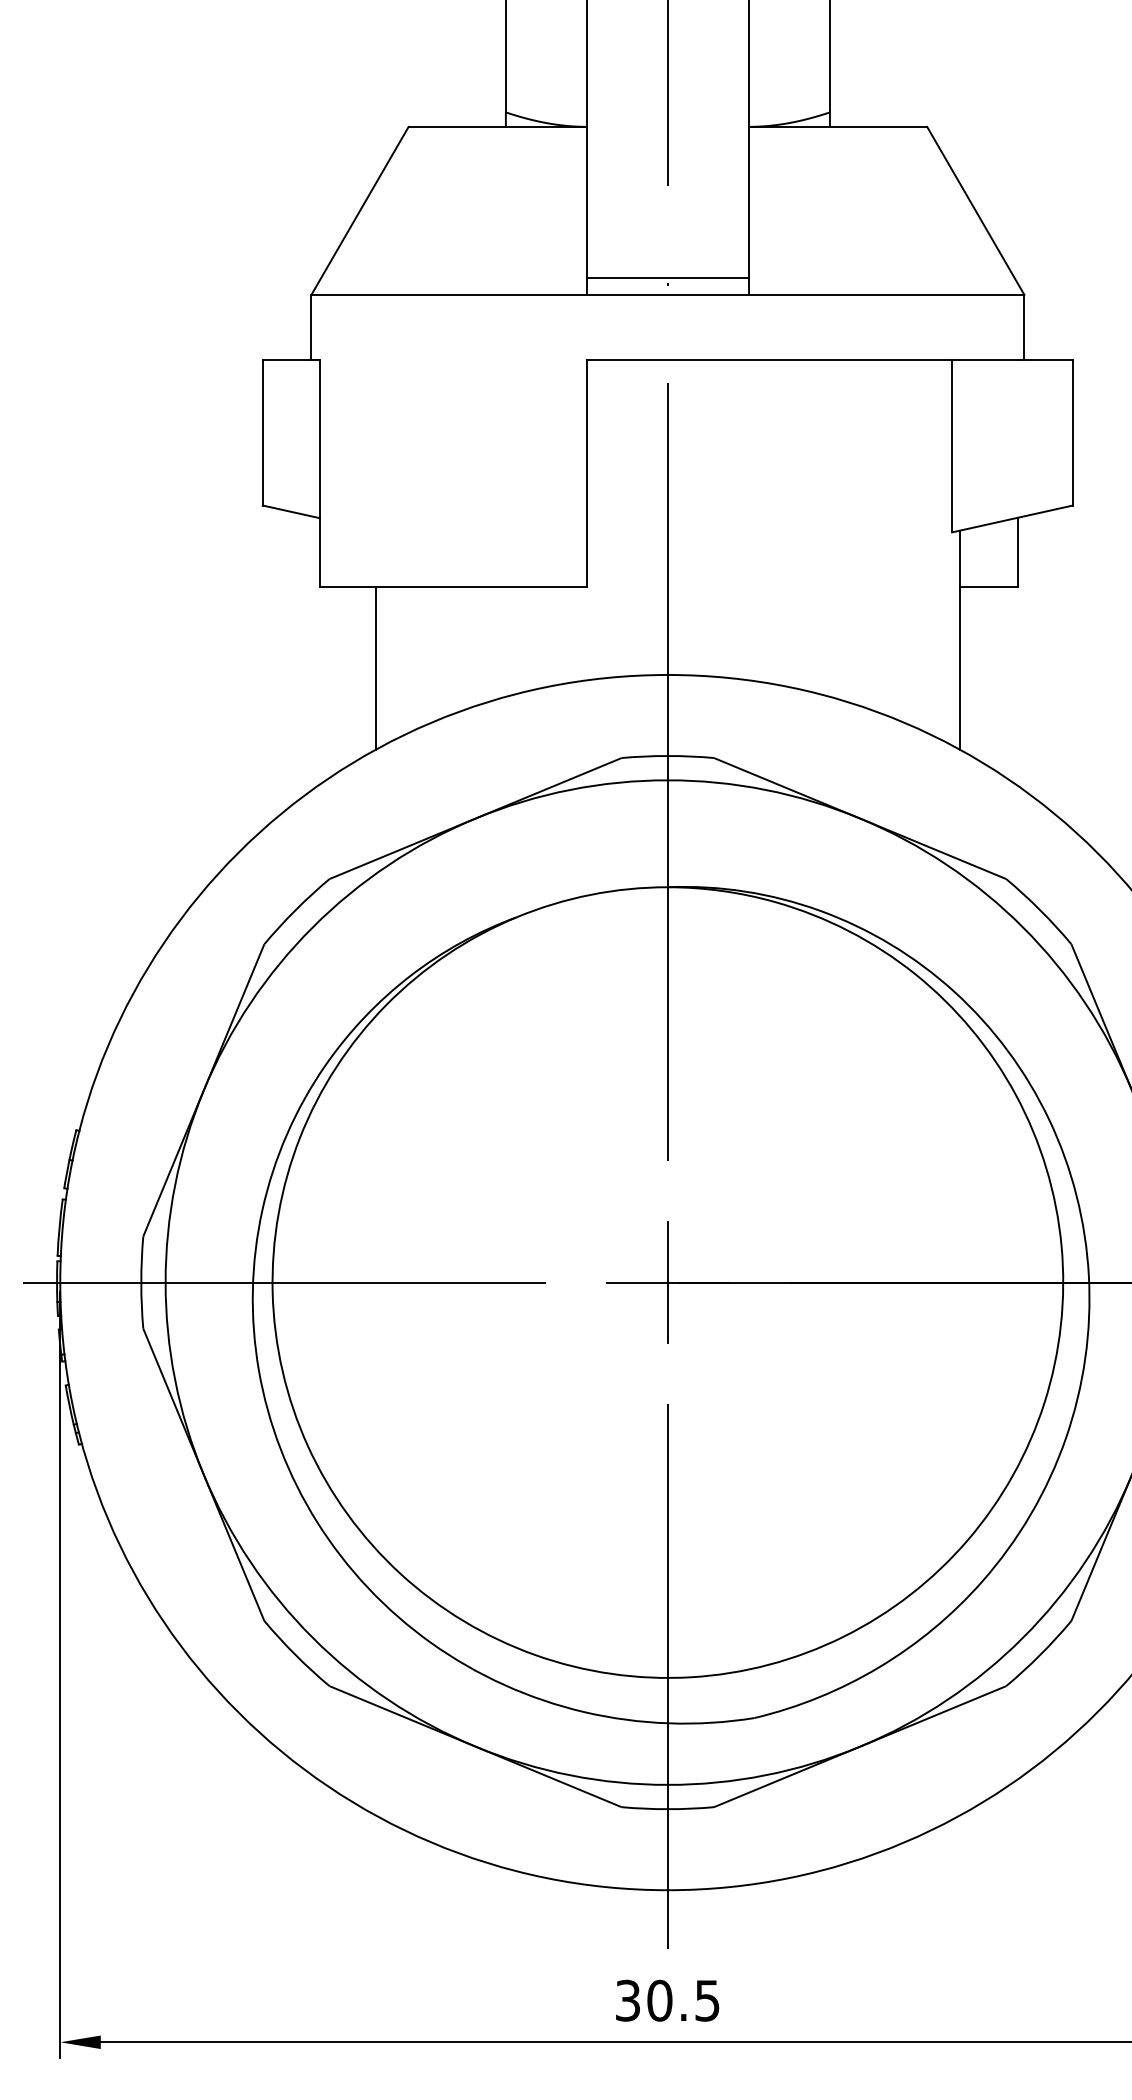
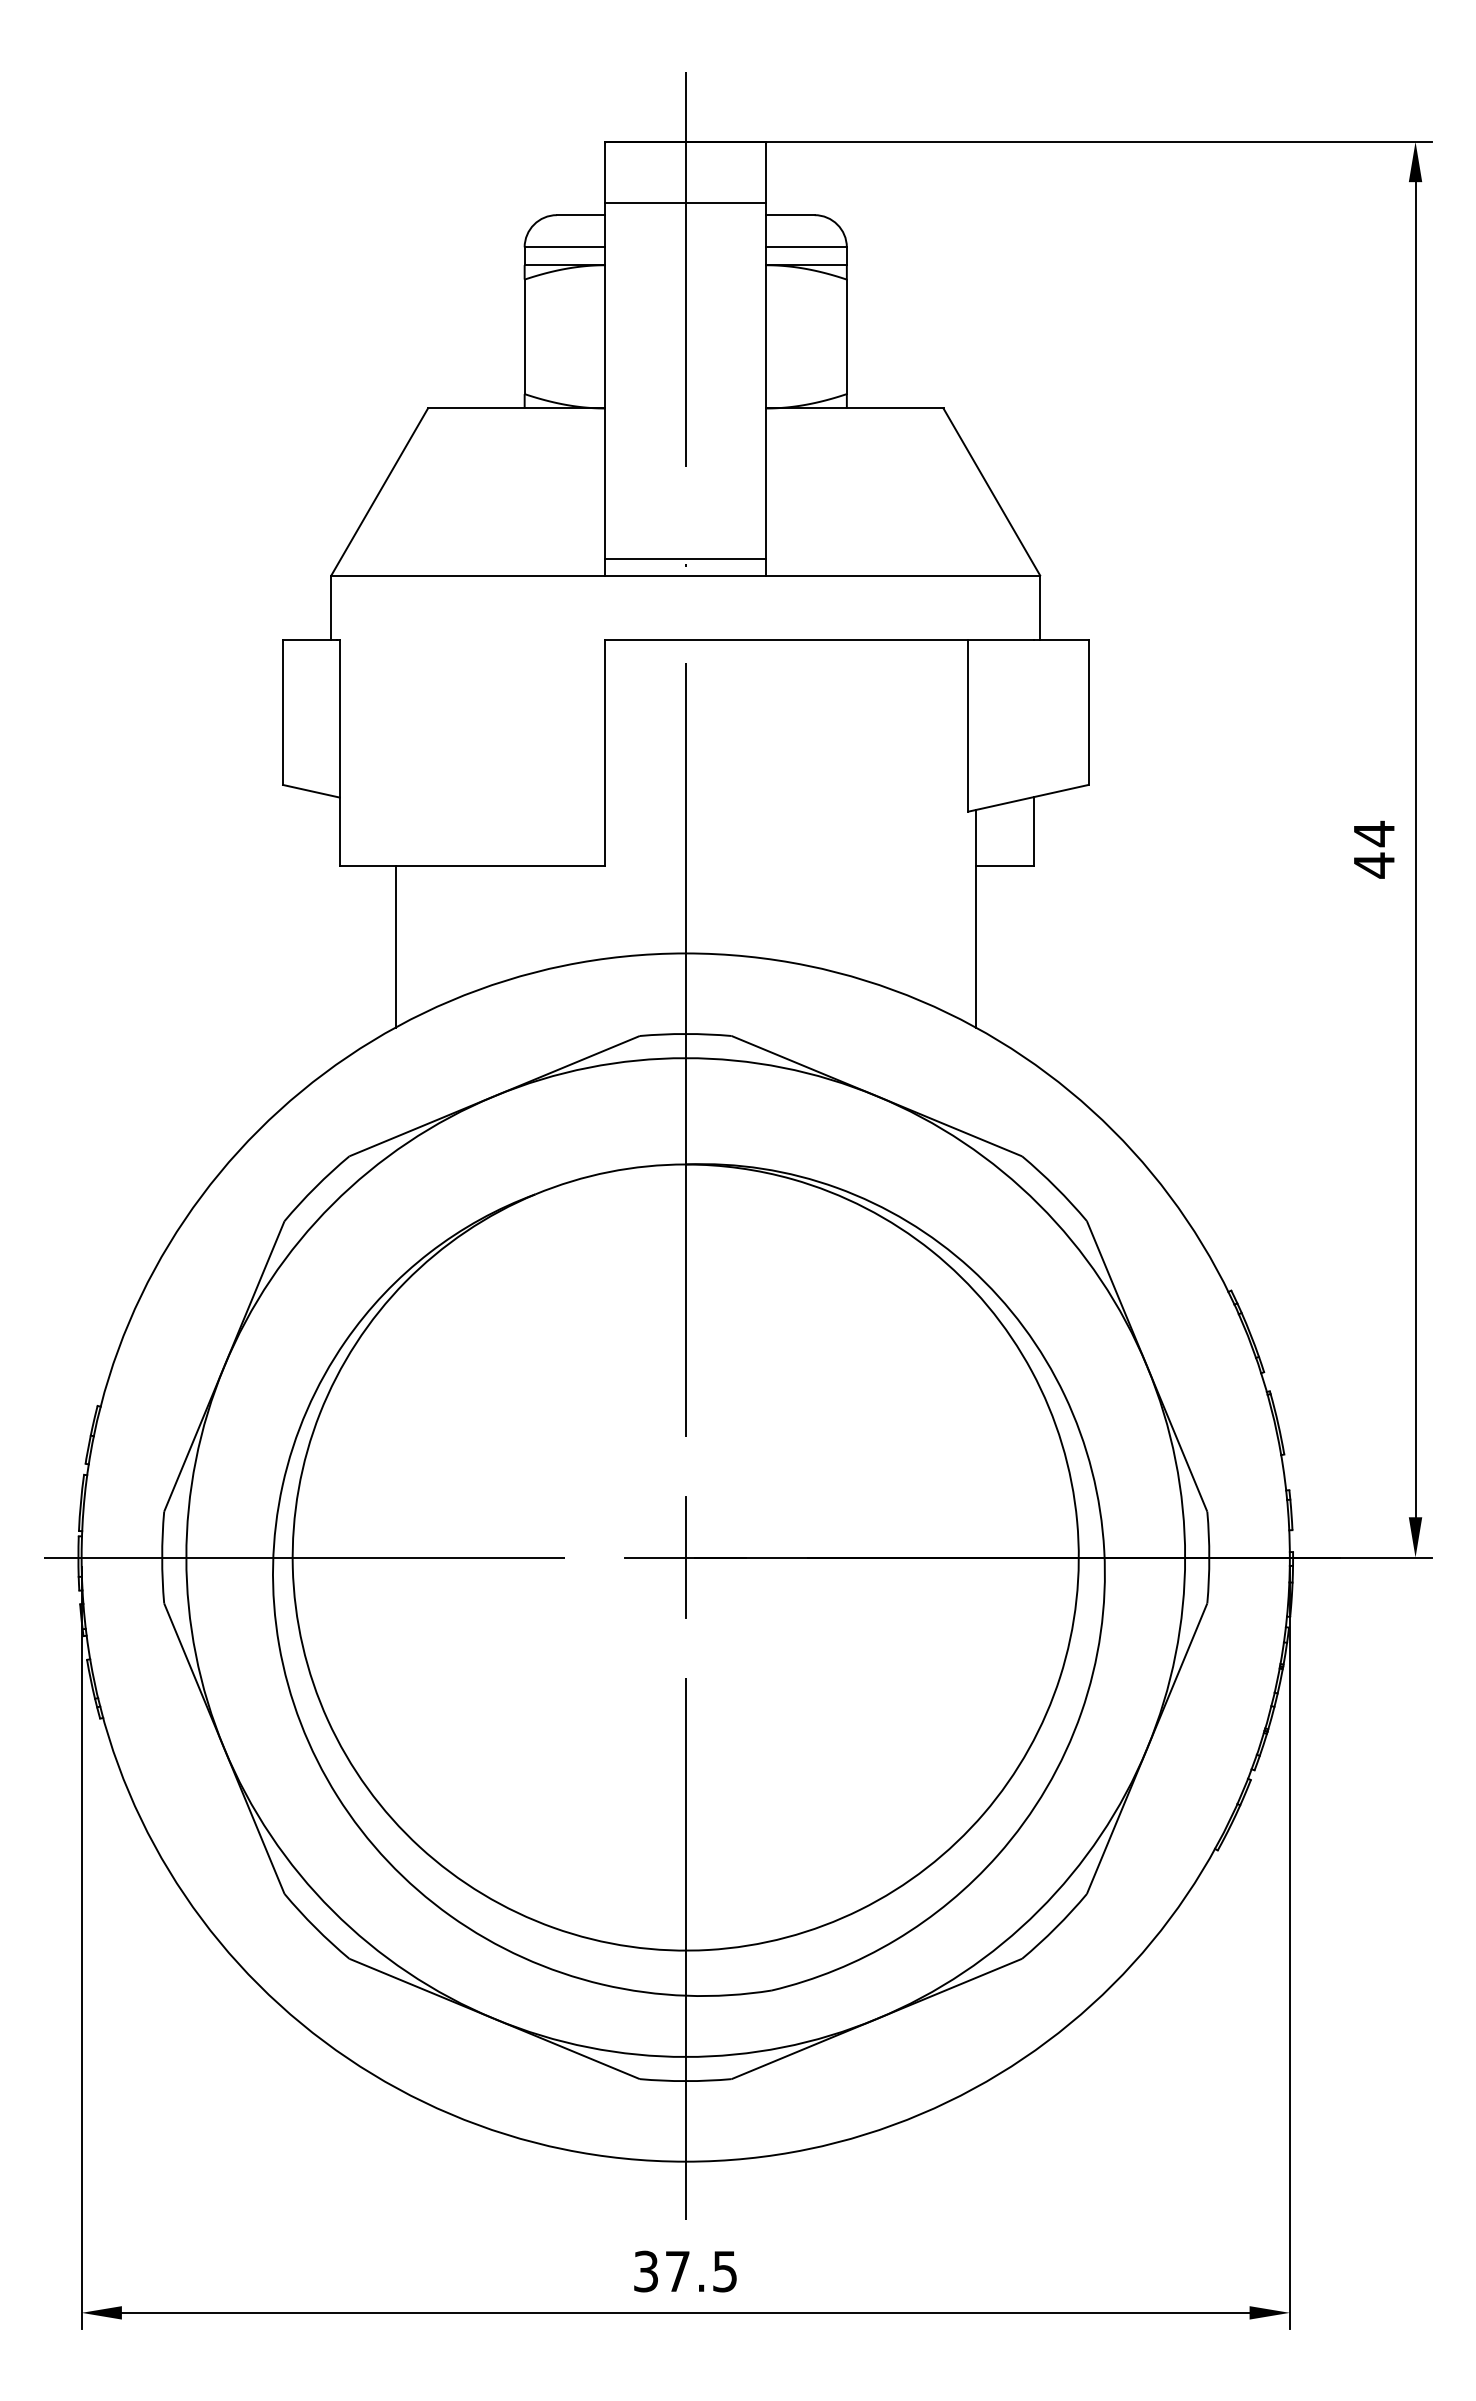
text: (659, 2000) -> (677, 2271), 30.5 -> 37.5

